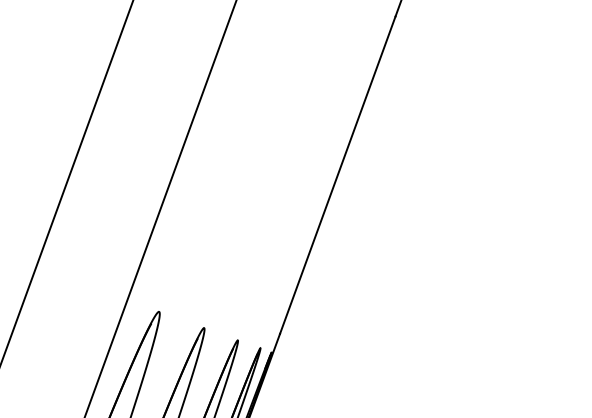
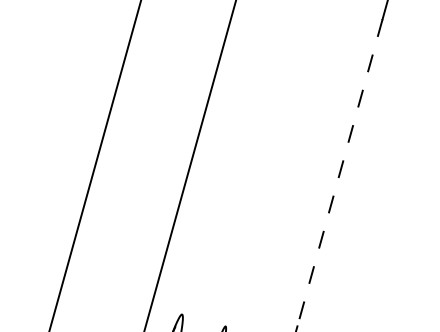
line: (337, 175) -> (339, 173), solid -> dashed

